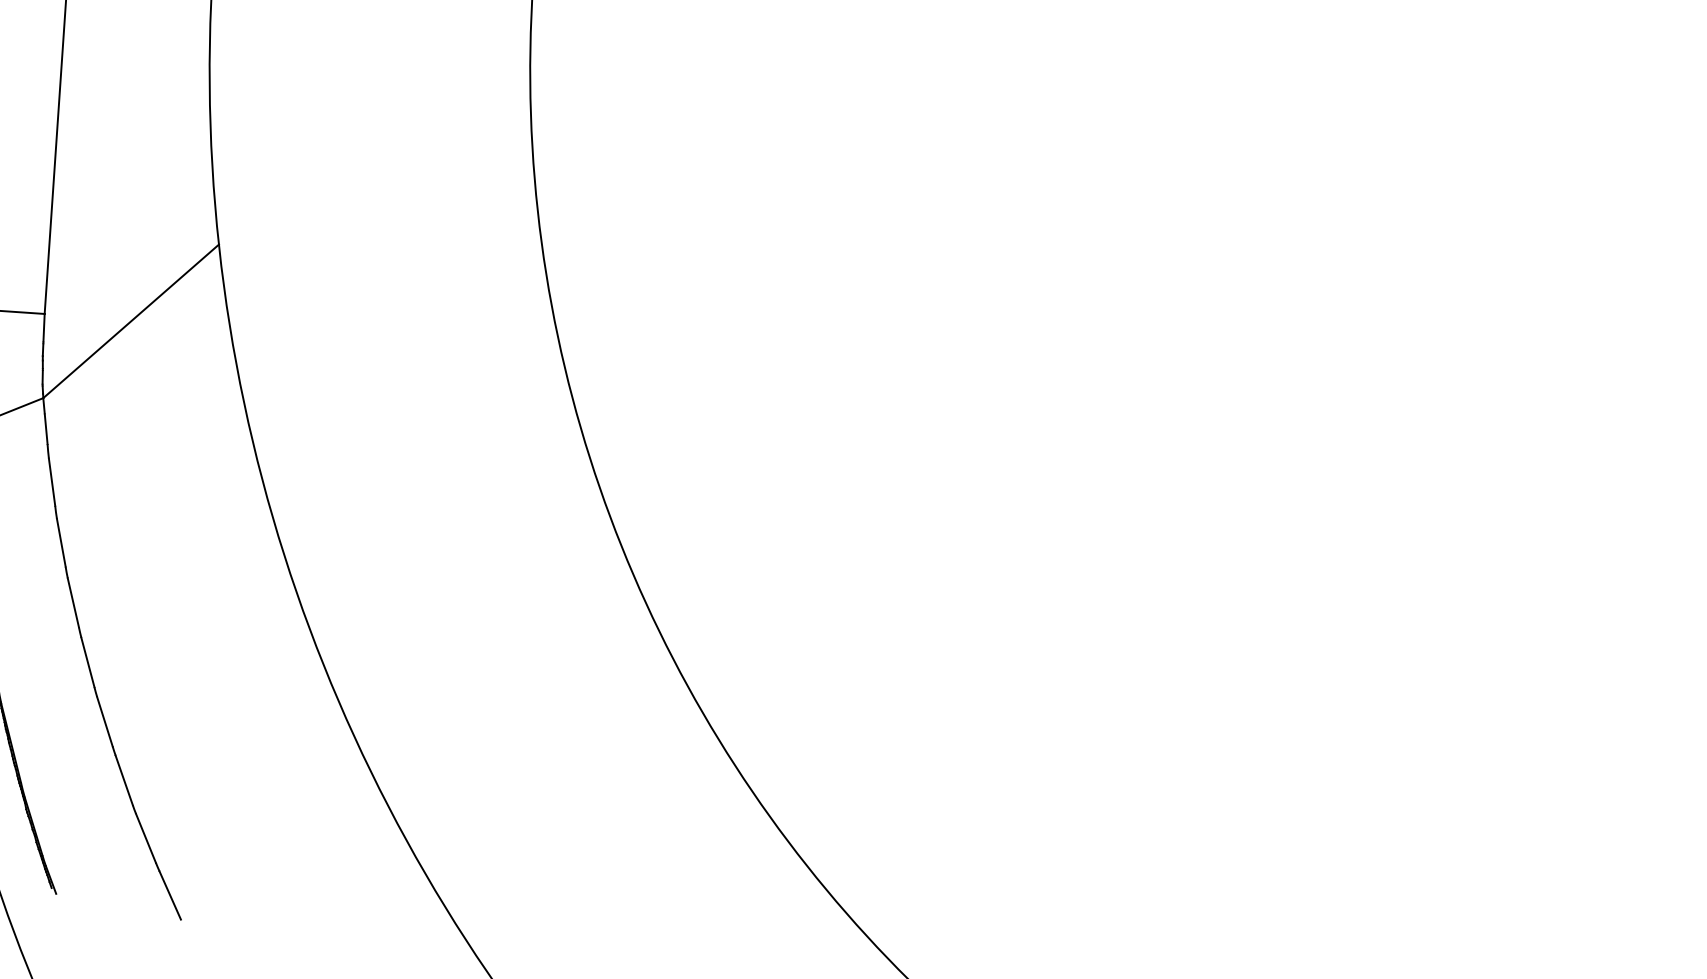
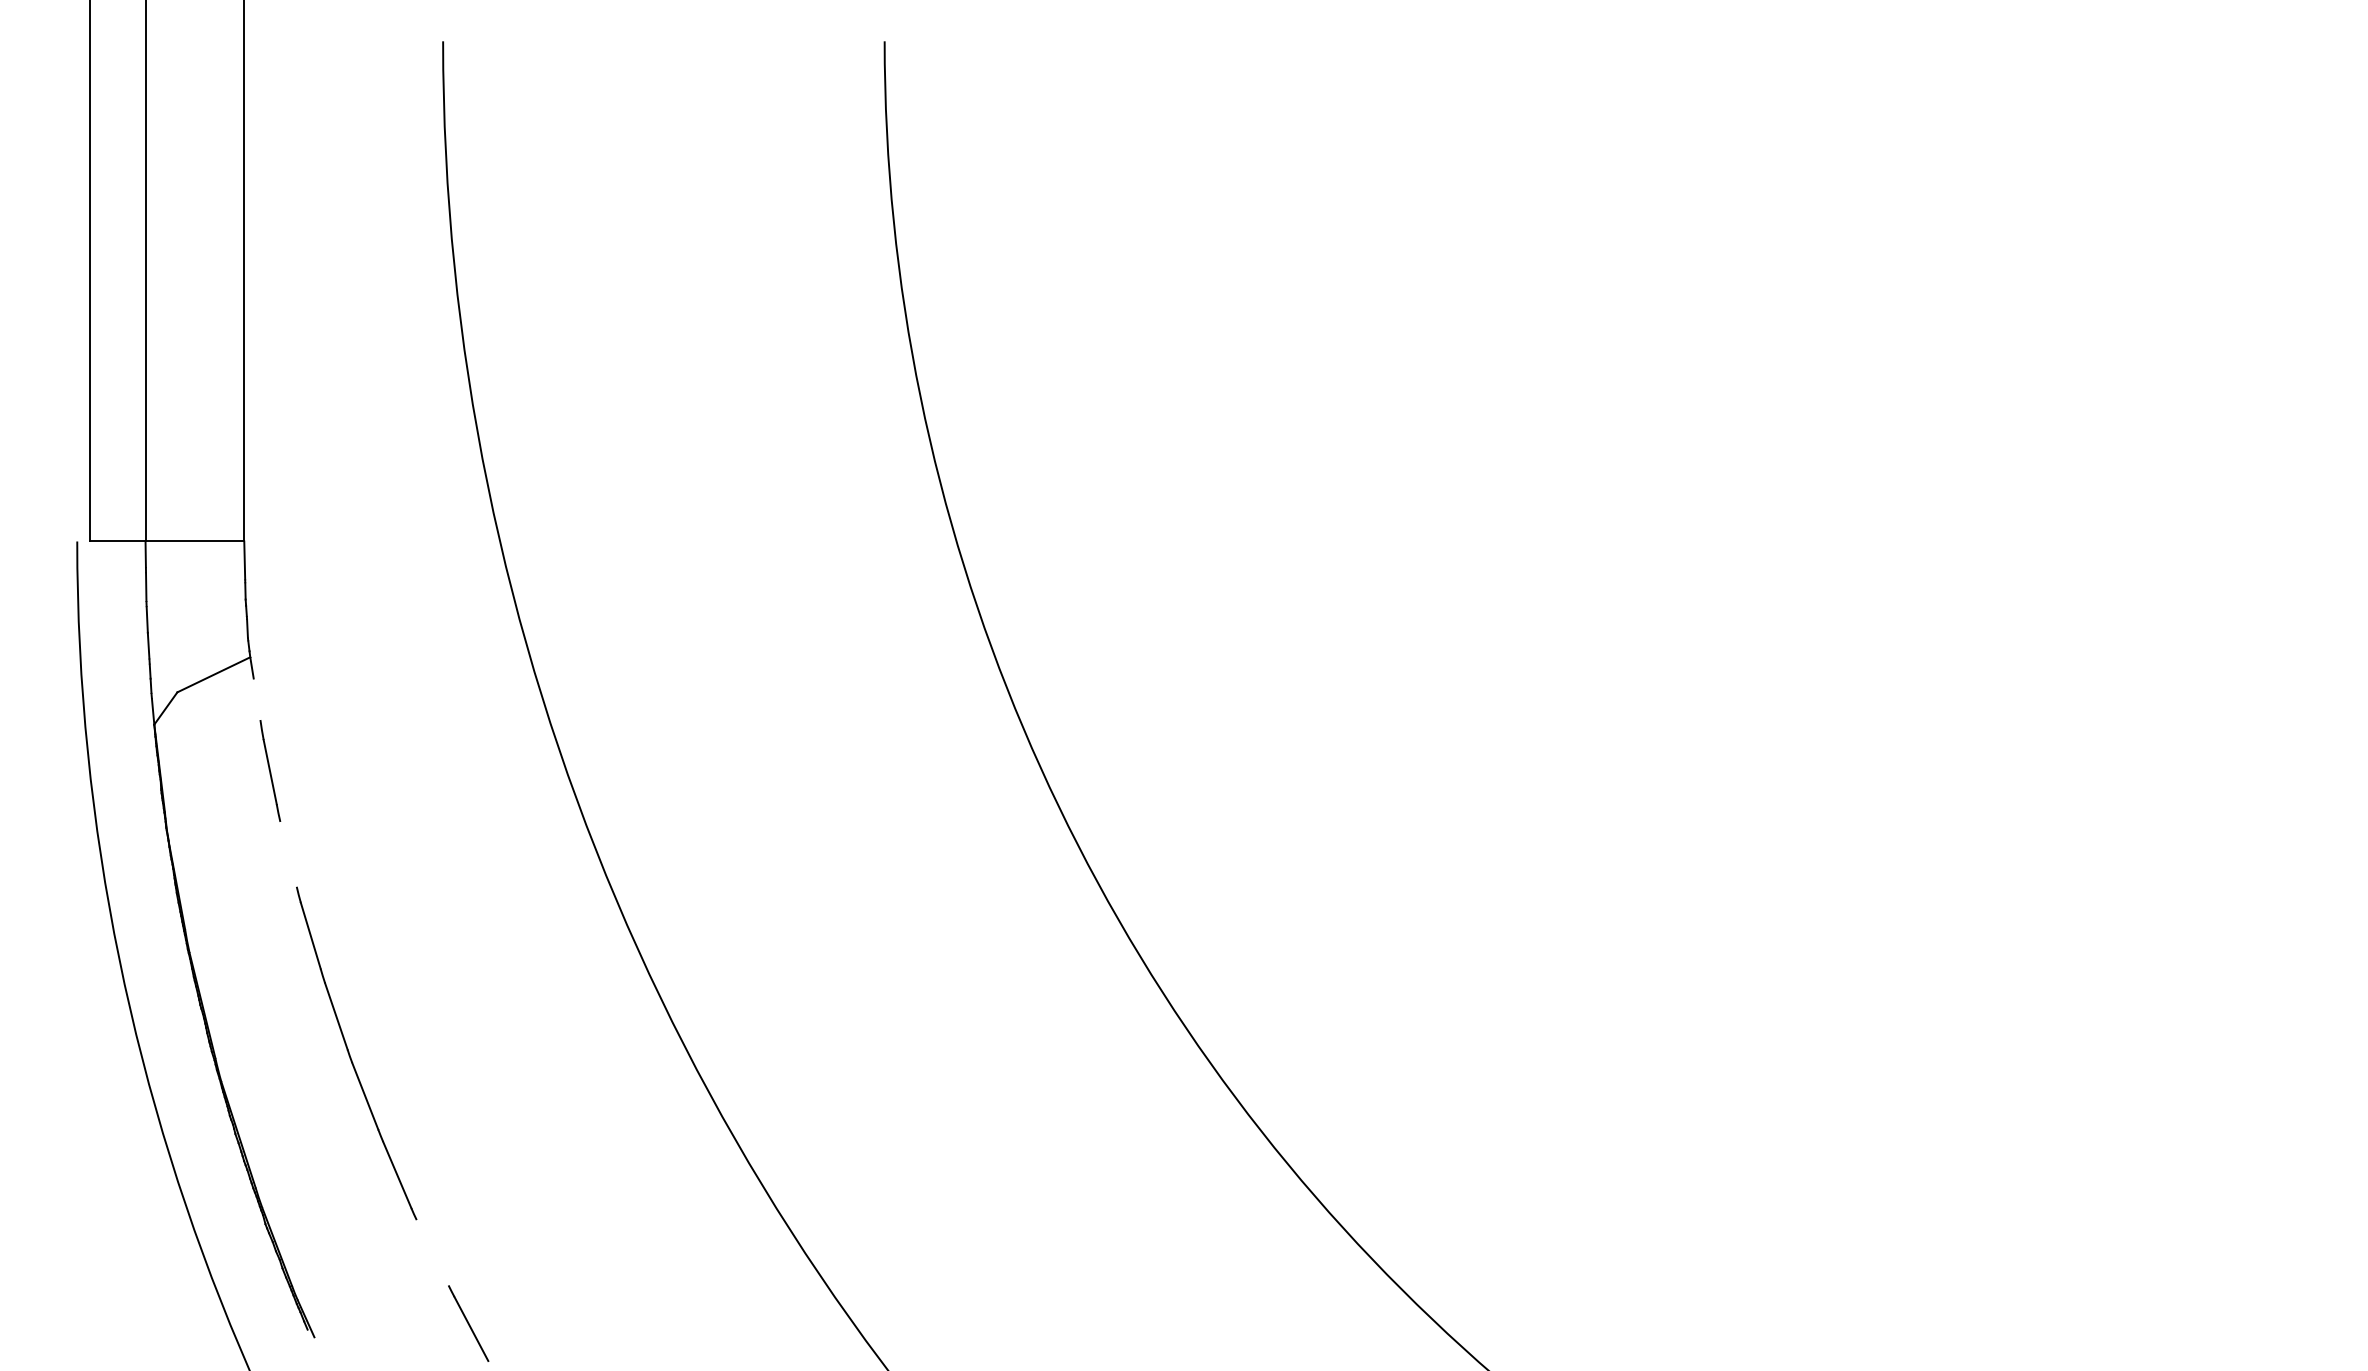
line: (130, 321) -> (363, 543), removed
line: (45, 429) -> (256, 699), removed
line: (61, 542) -> (288, 853), removed
line: (145, 838) -> (432, 1252), removed

